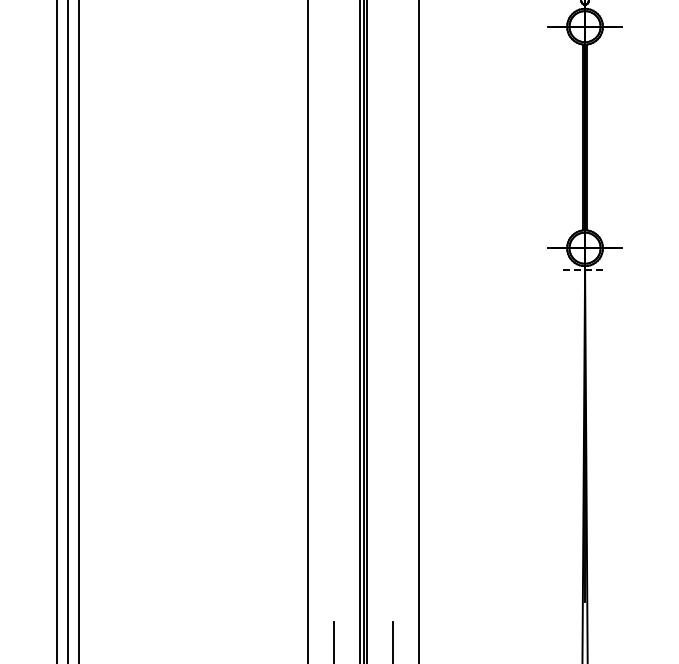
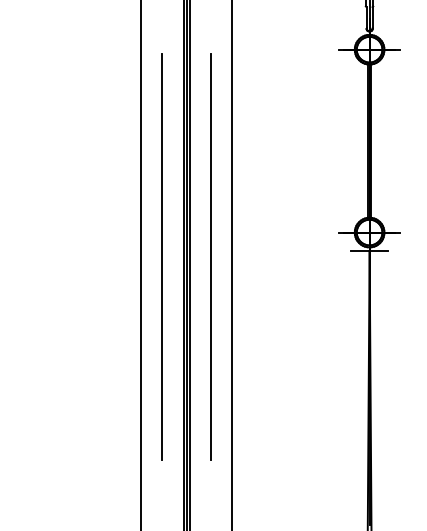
line: (585, 270) -> (369, 250), dashed -> solid
line: (333, 277) -> (161, 256), added
line: (393, 277) -> (211, 256), added

